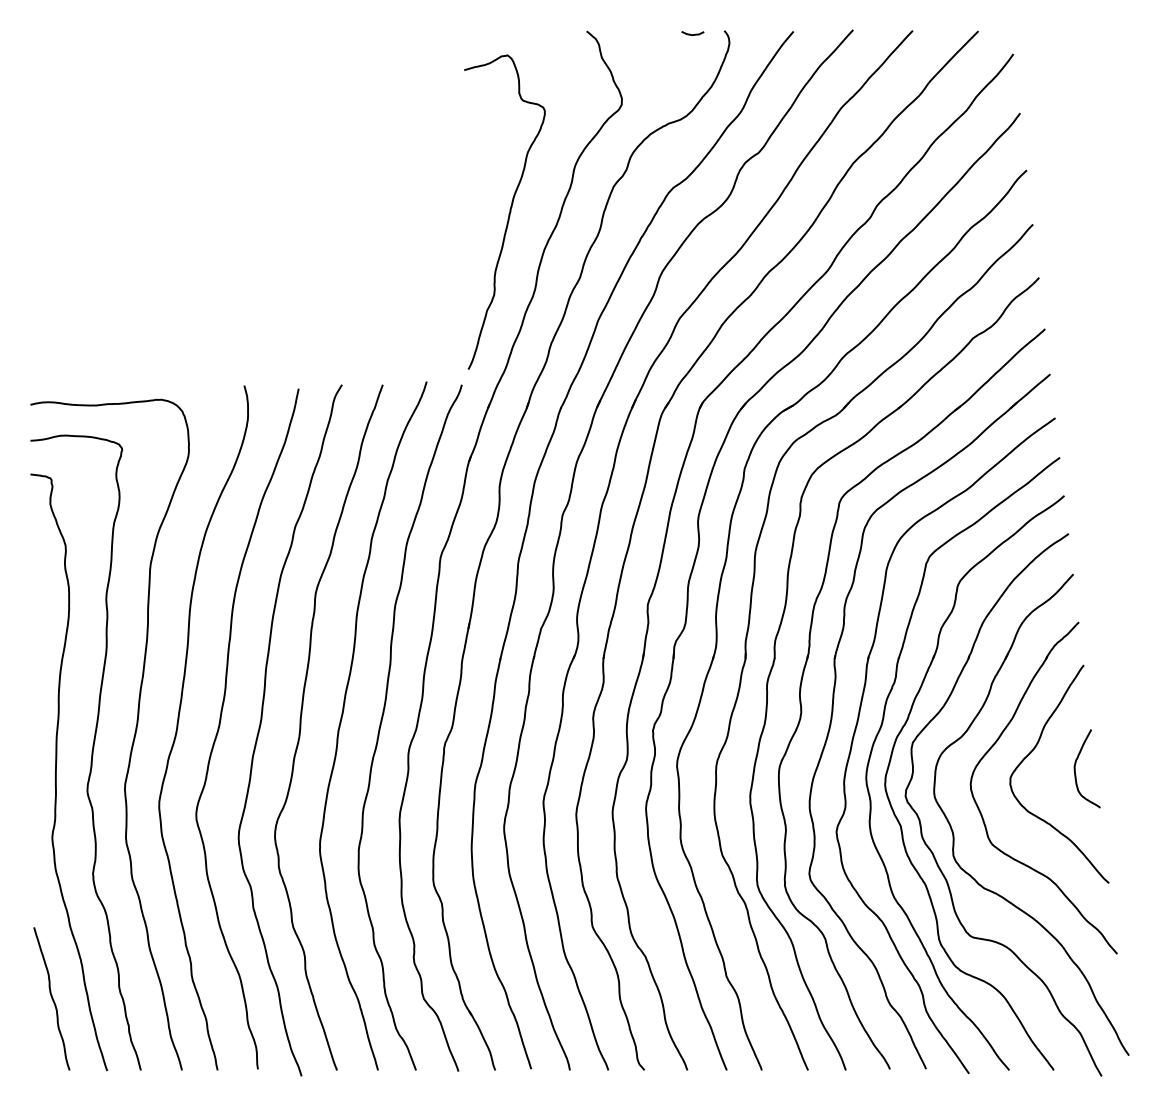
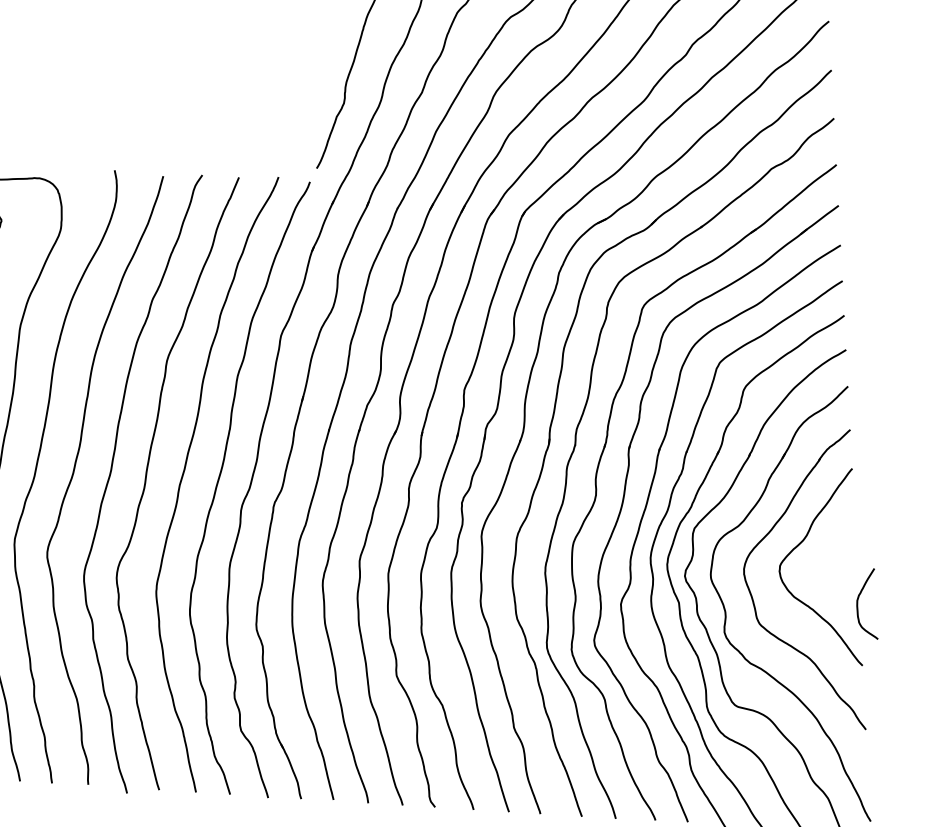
curve: (1075, 768) -> (857, 602), moved

